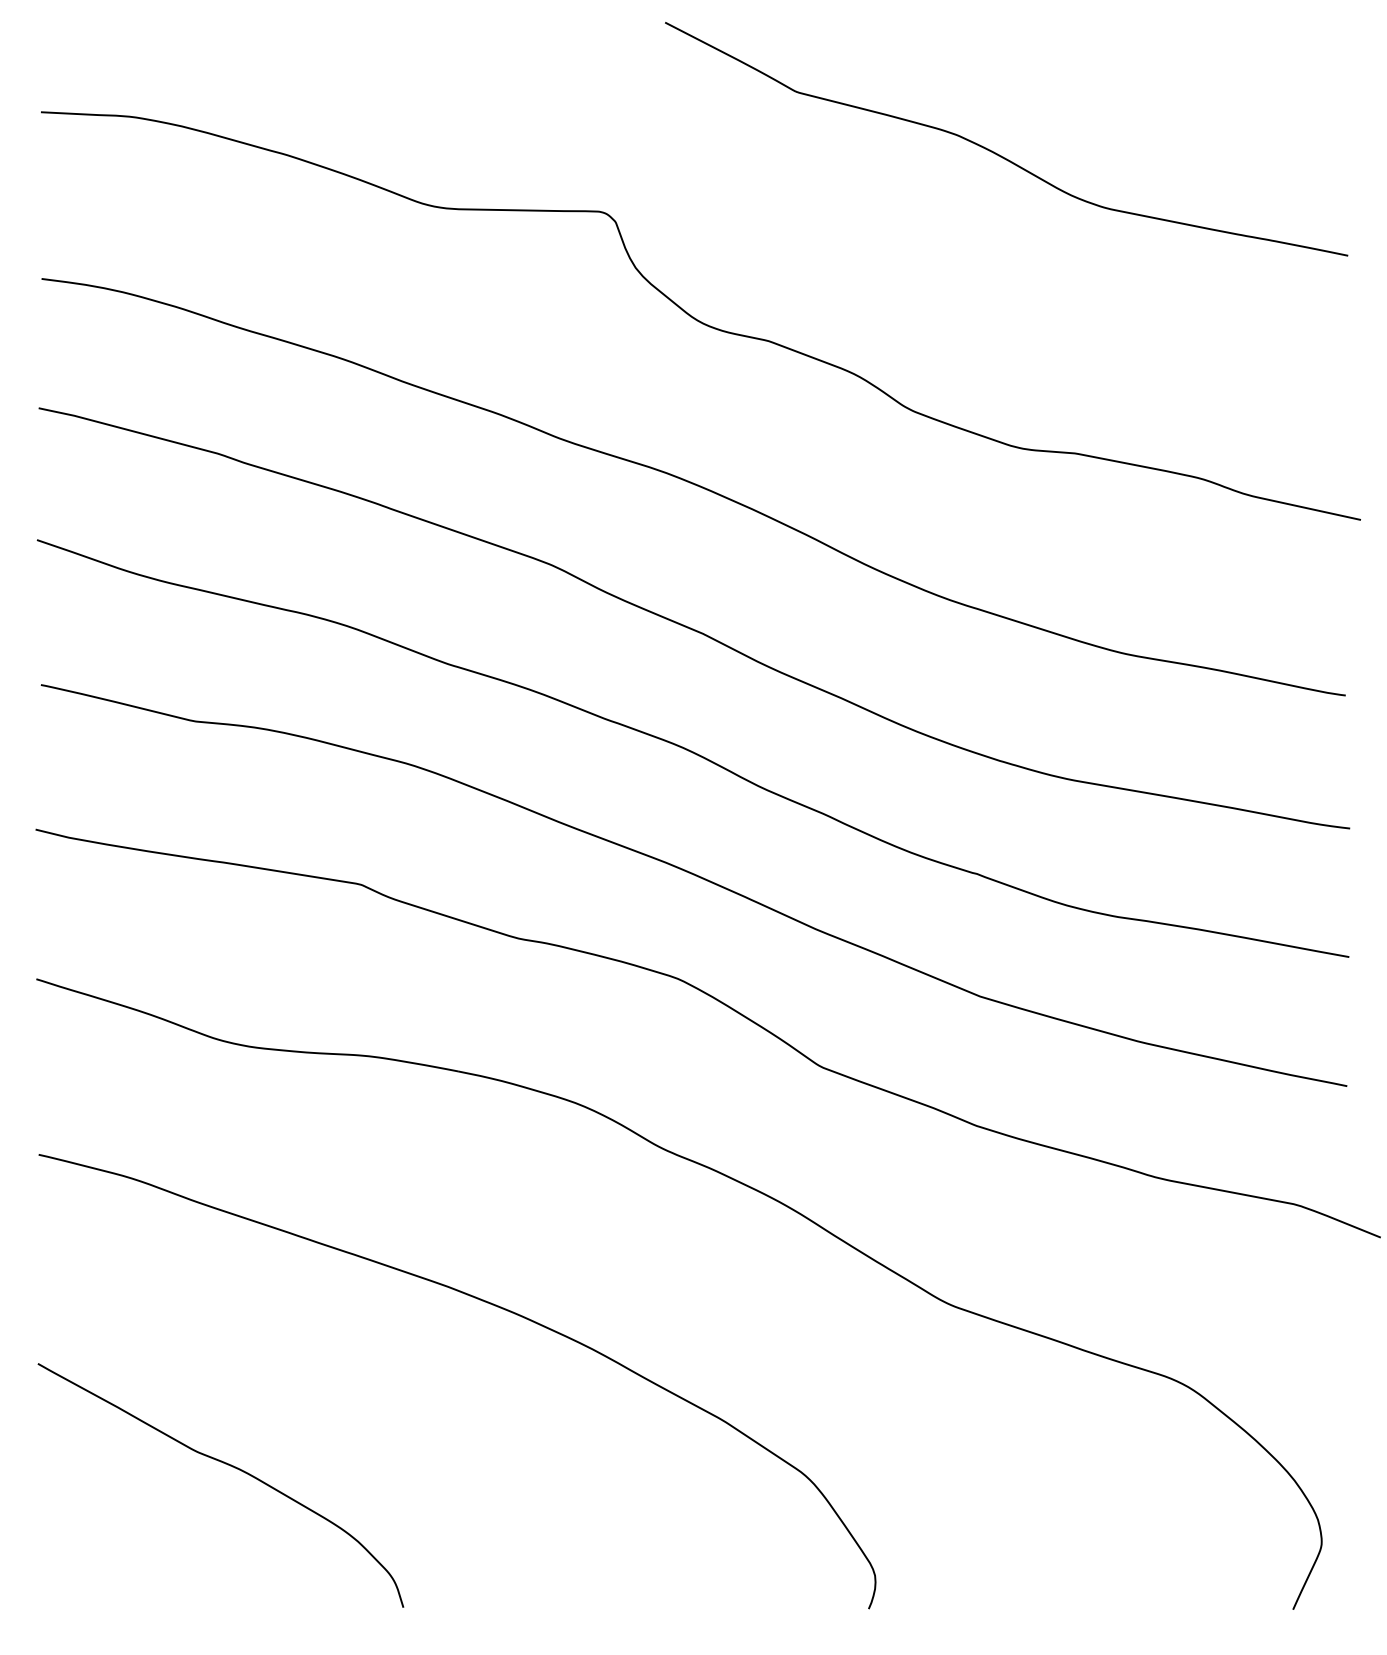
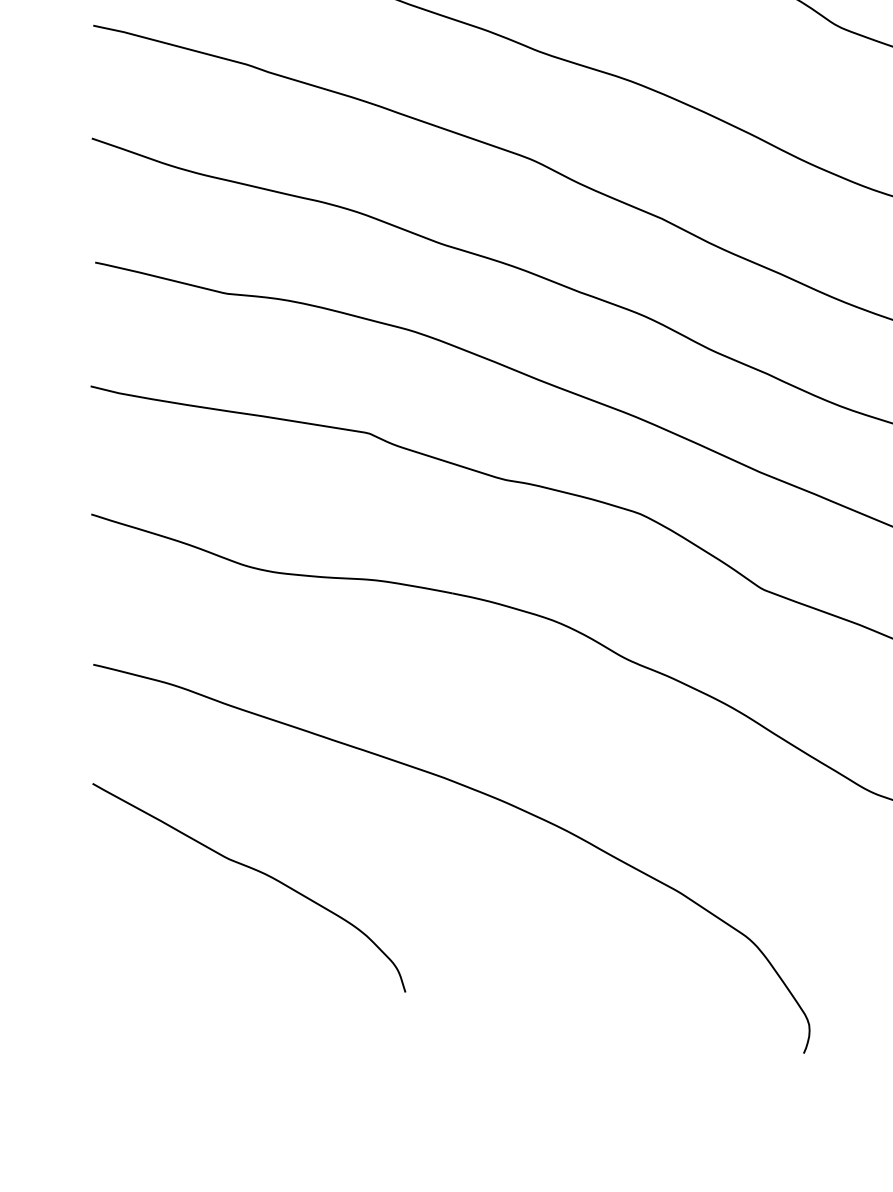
curve: (230, 1466) -> (257, 871), moved

